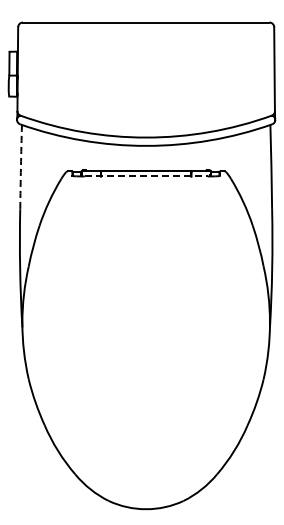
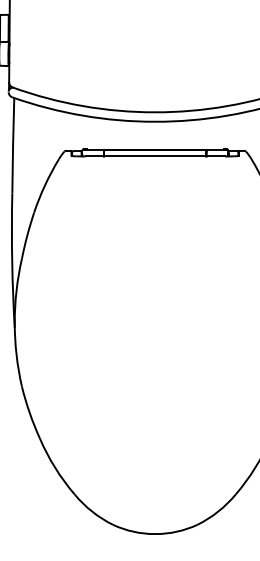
arc: (20, 167) -> (12, 146), dashed -> solid
line: (146, 176) -> (155, 156), dashed -> solid

